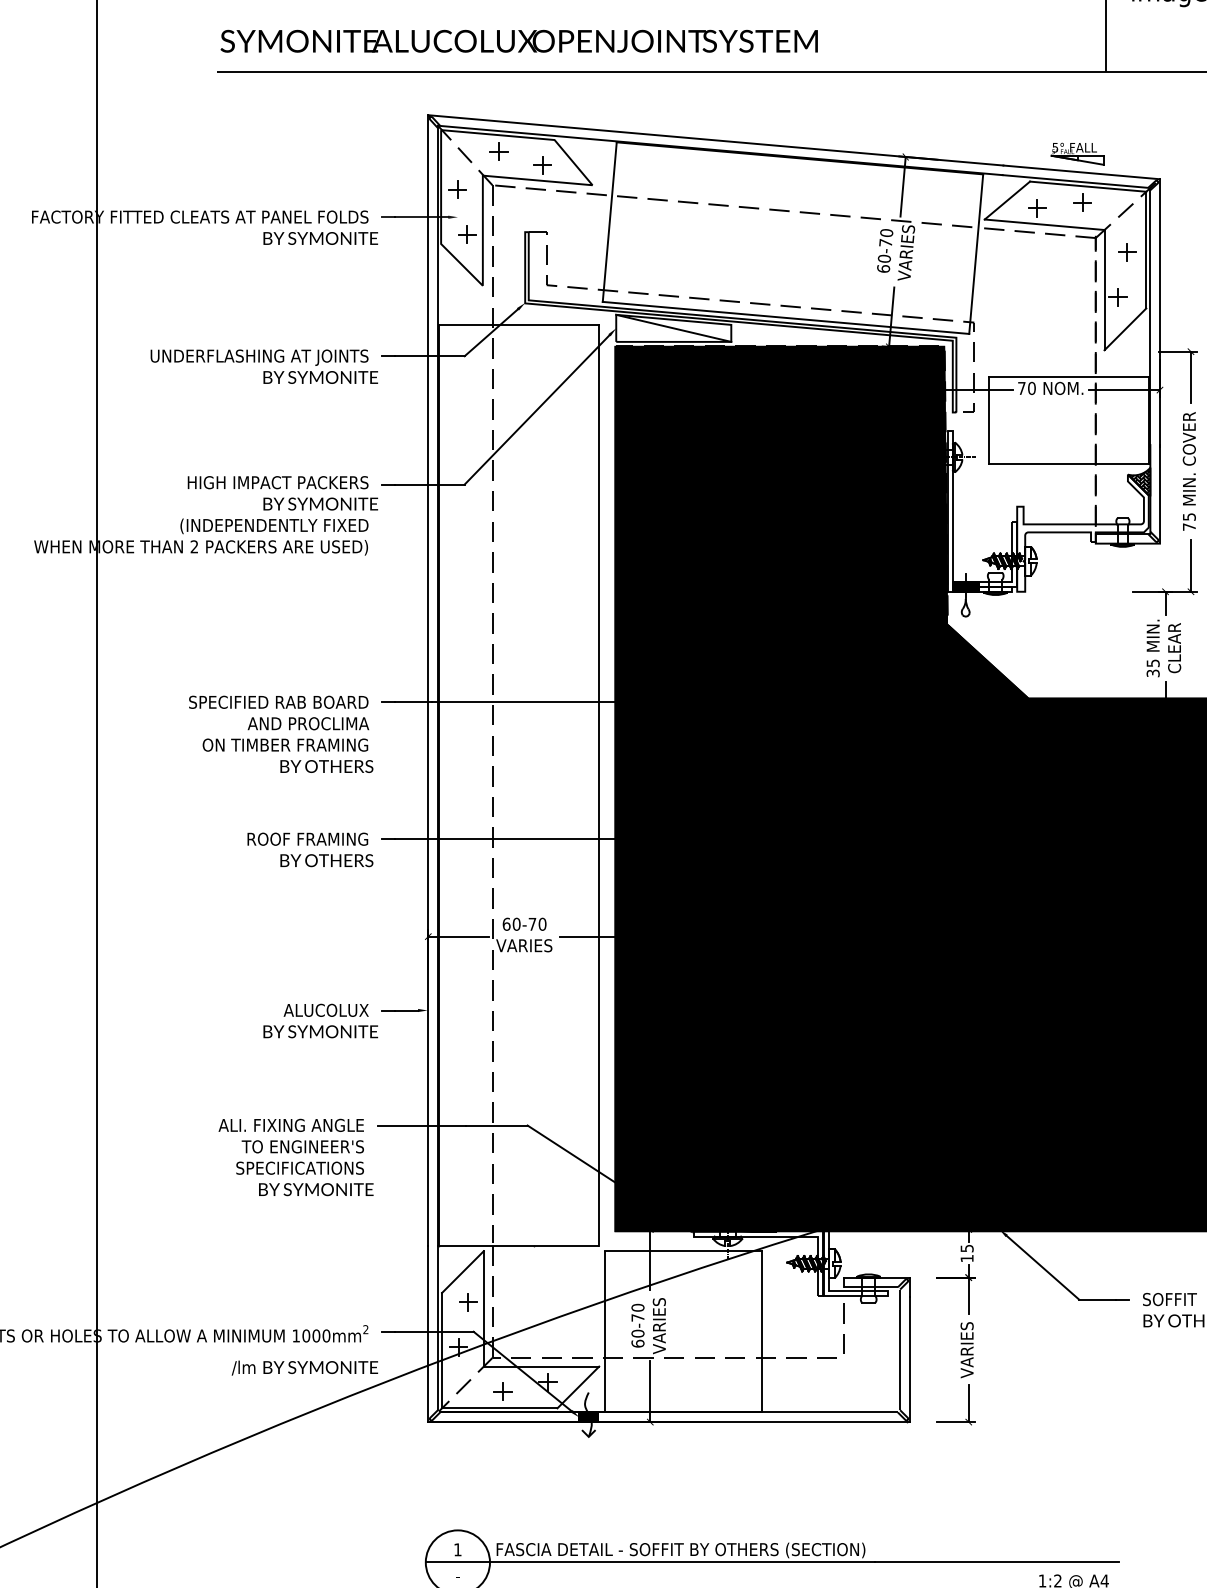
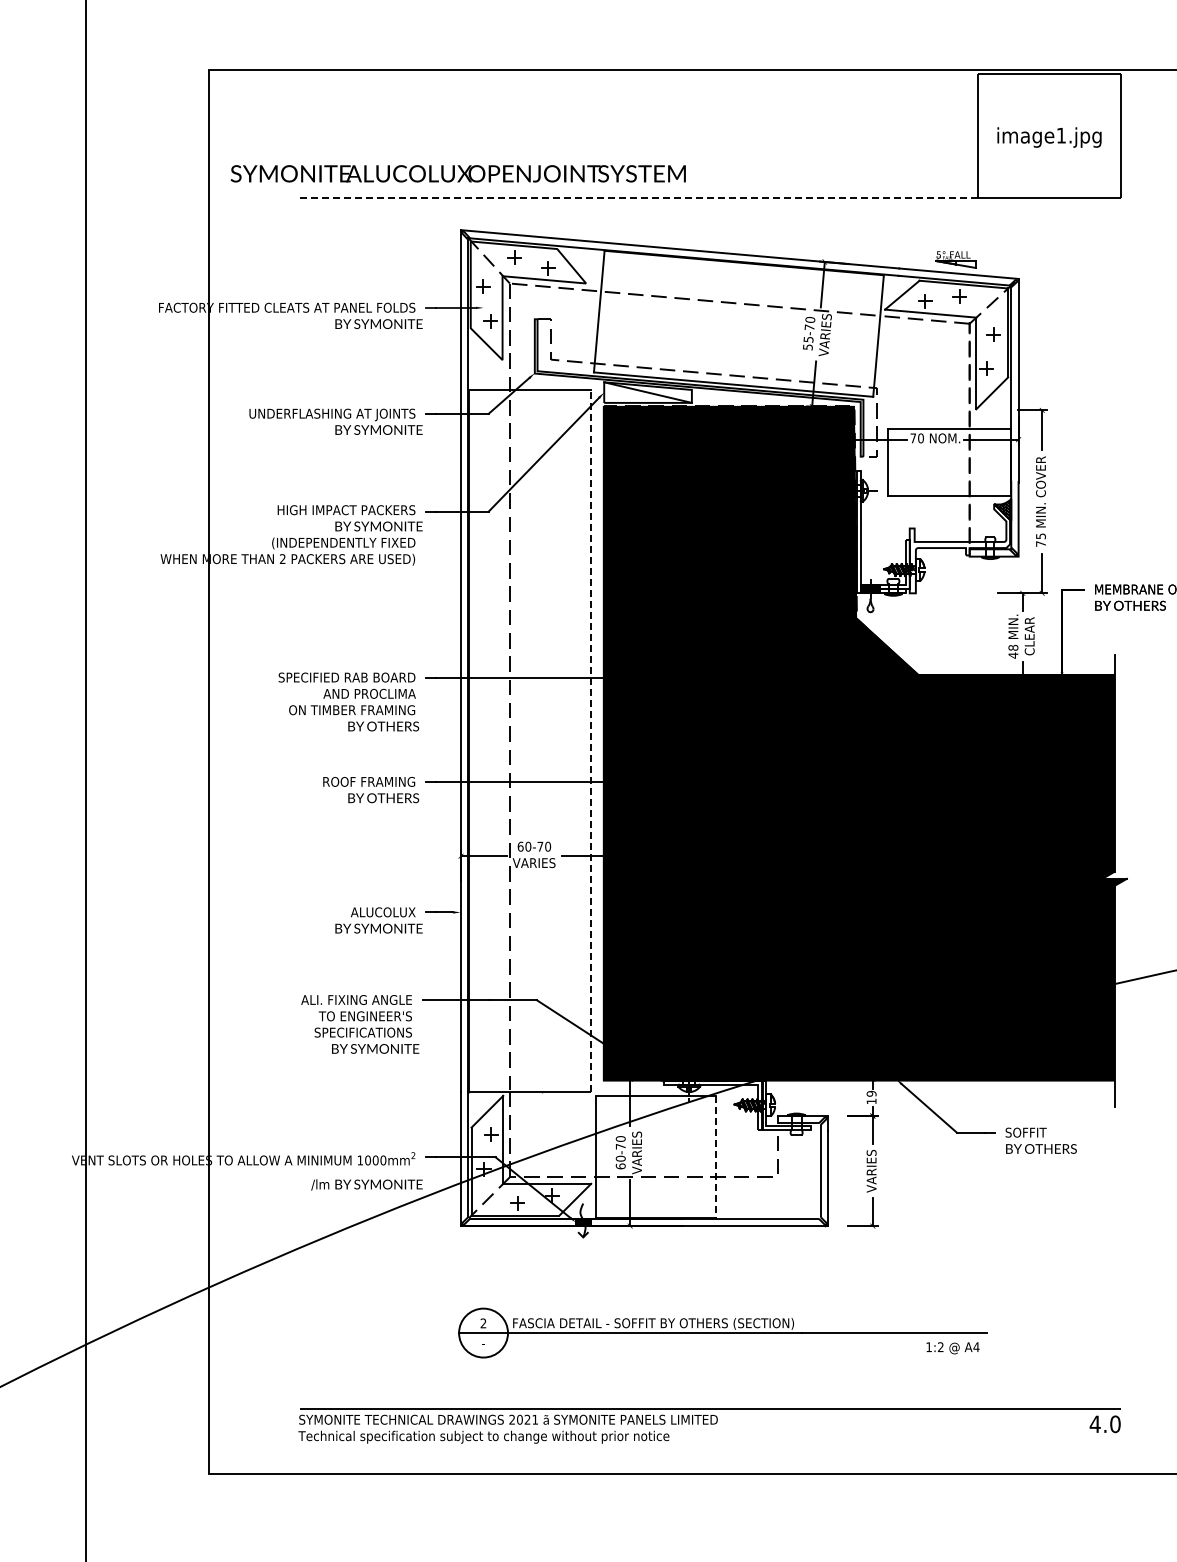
text: (518, 40) -> (457, 173), moved
line: (662, 72) -> (639, 197), solid -> dashed
text: (884, 263) -> (808, 343), 60-70 -> 55-70
text: (1153, 668) -> (1013, 651), 35 -> 48
line: (599, 784) -> (591, 740), solid -> dashed
text: (966, 1248) -> (871, 1093), 15 -> 19
line: (762, 1332) -> (715, 1157), solid -> dashed
text: (457, 1549) -> (483, 1323), 1 -> 2

